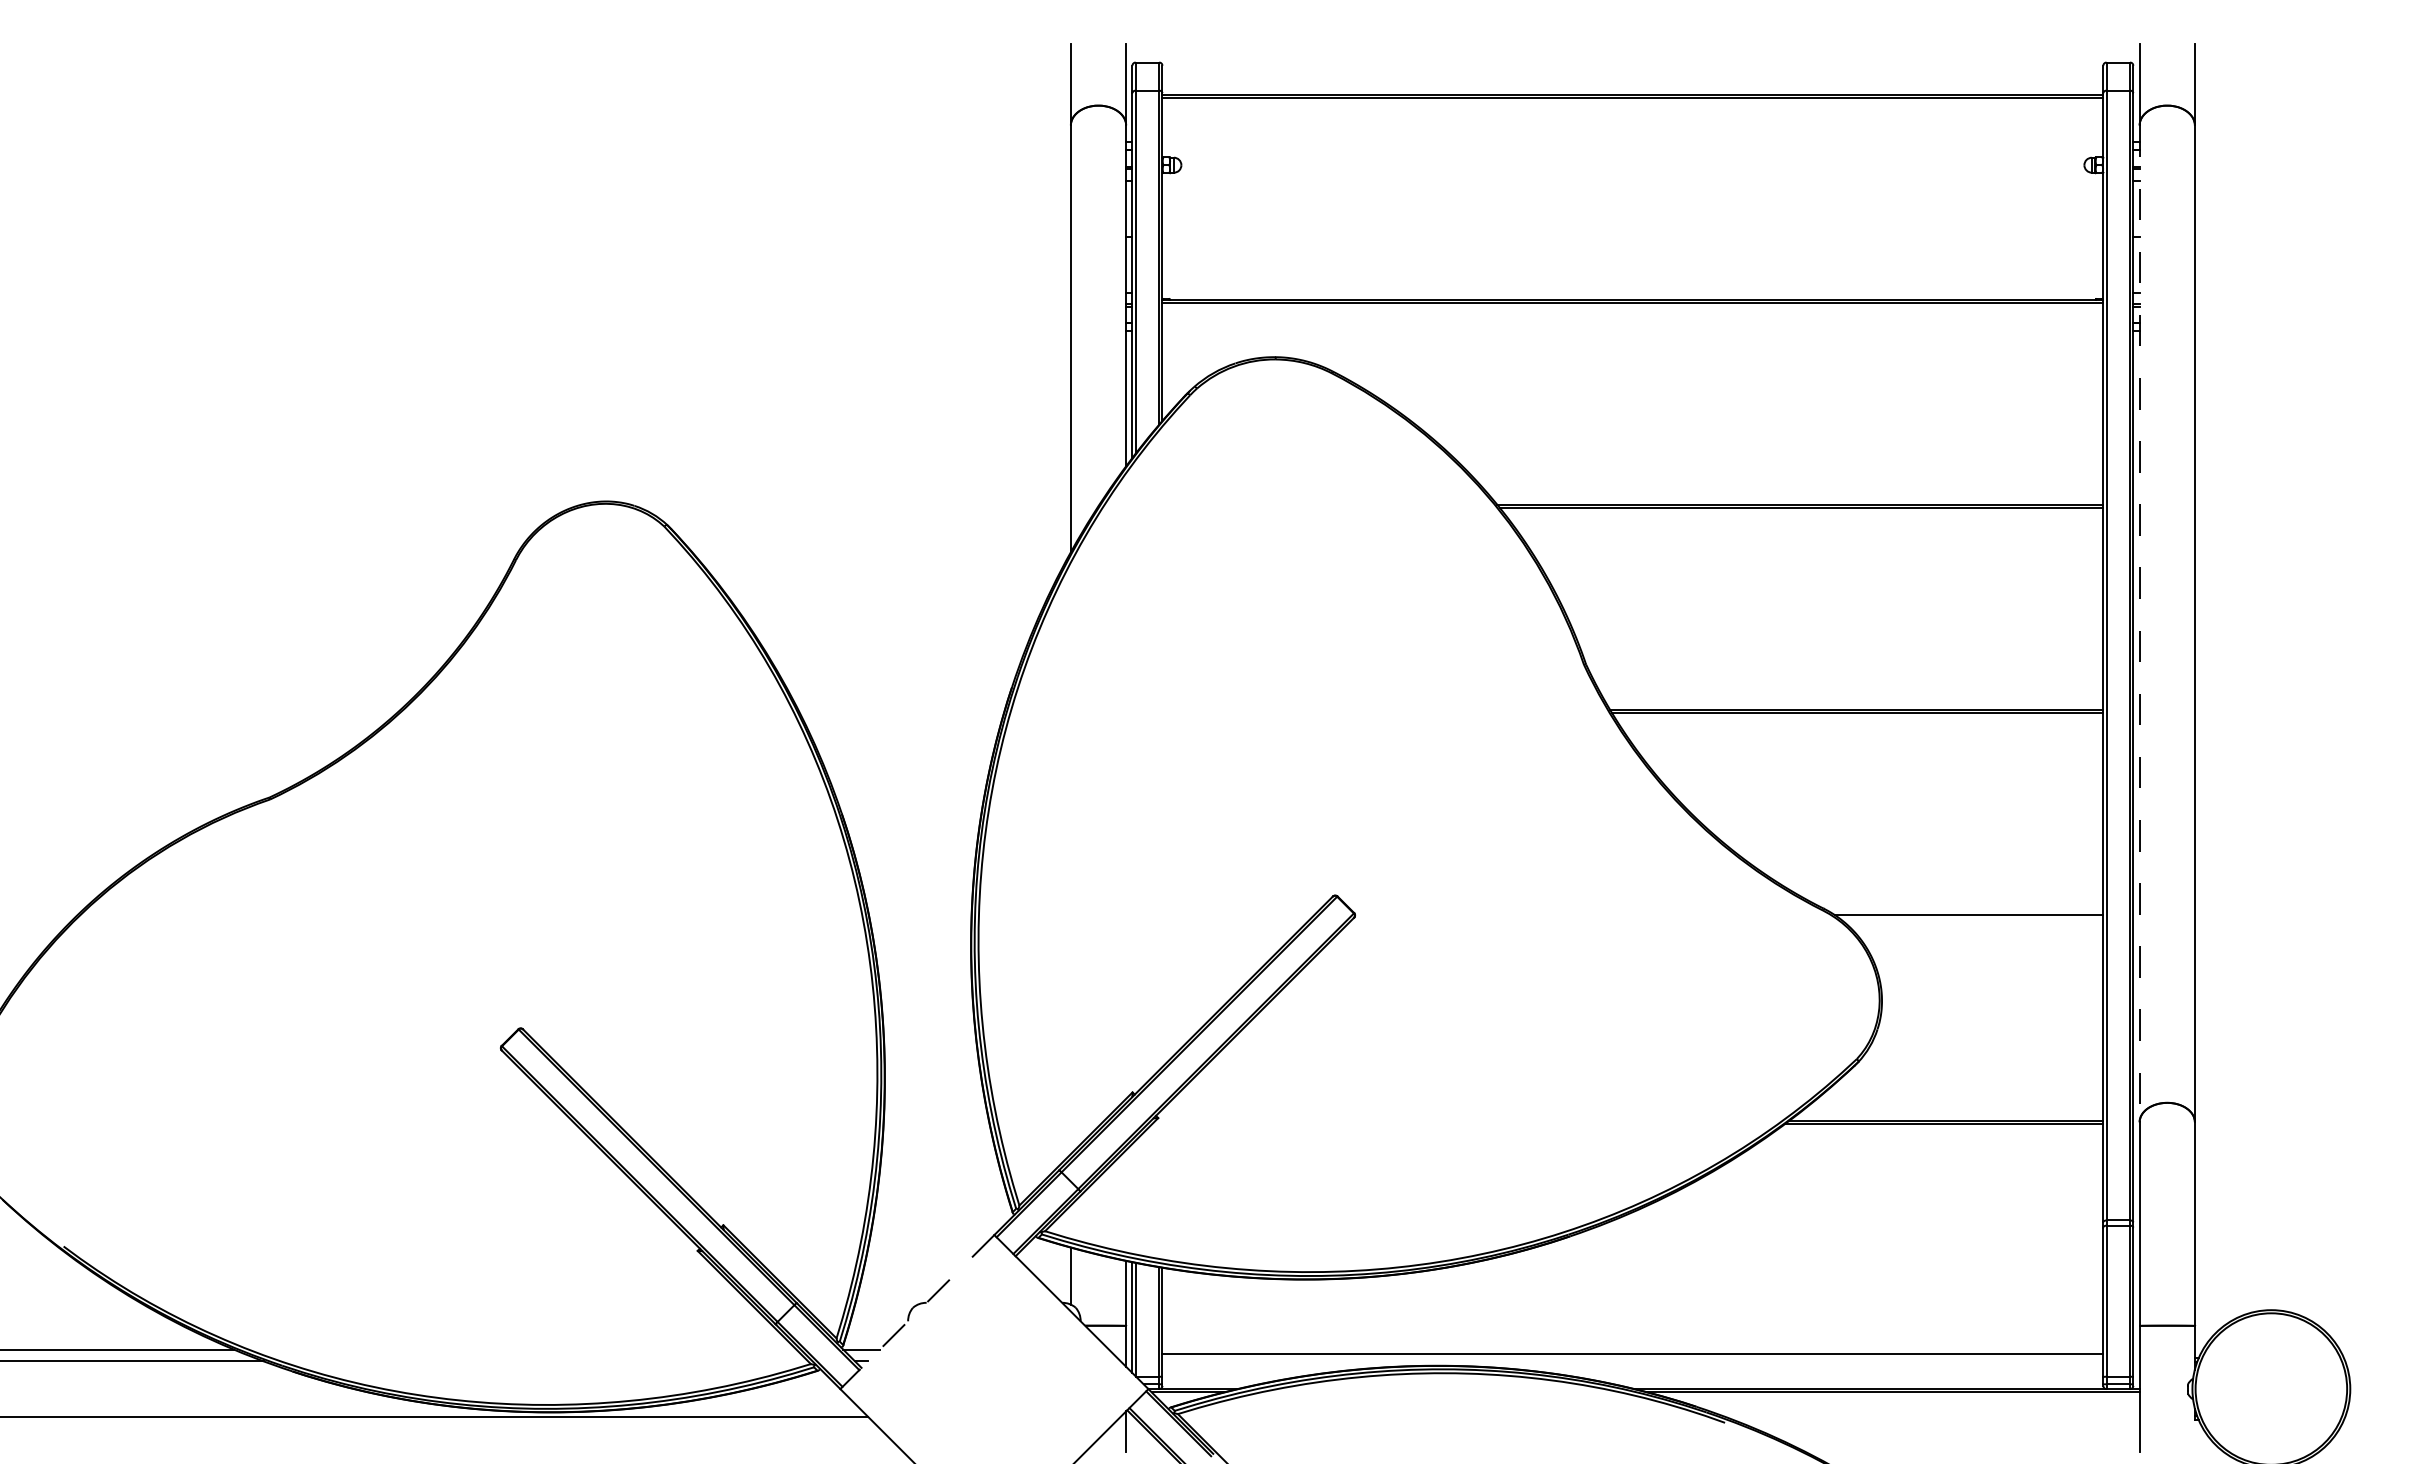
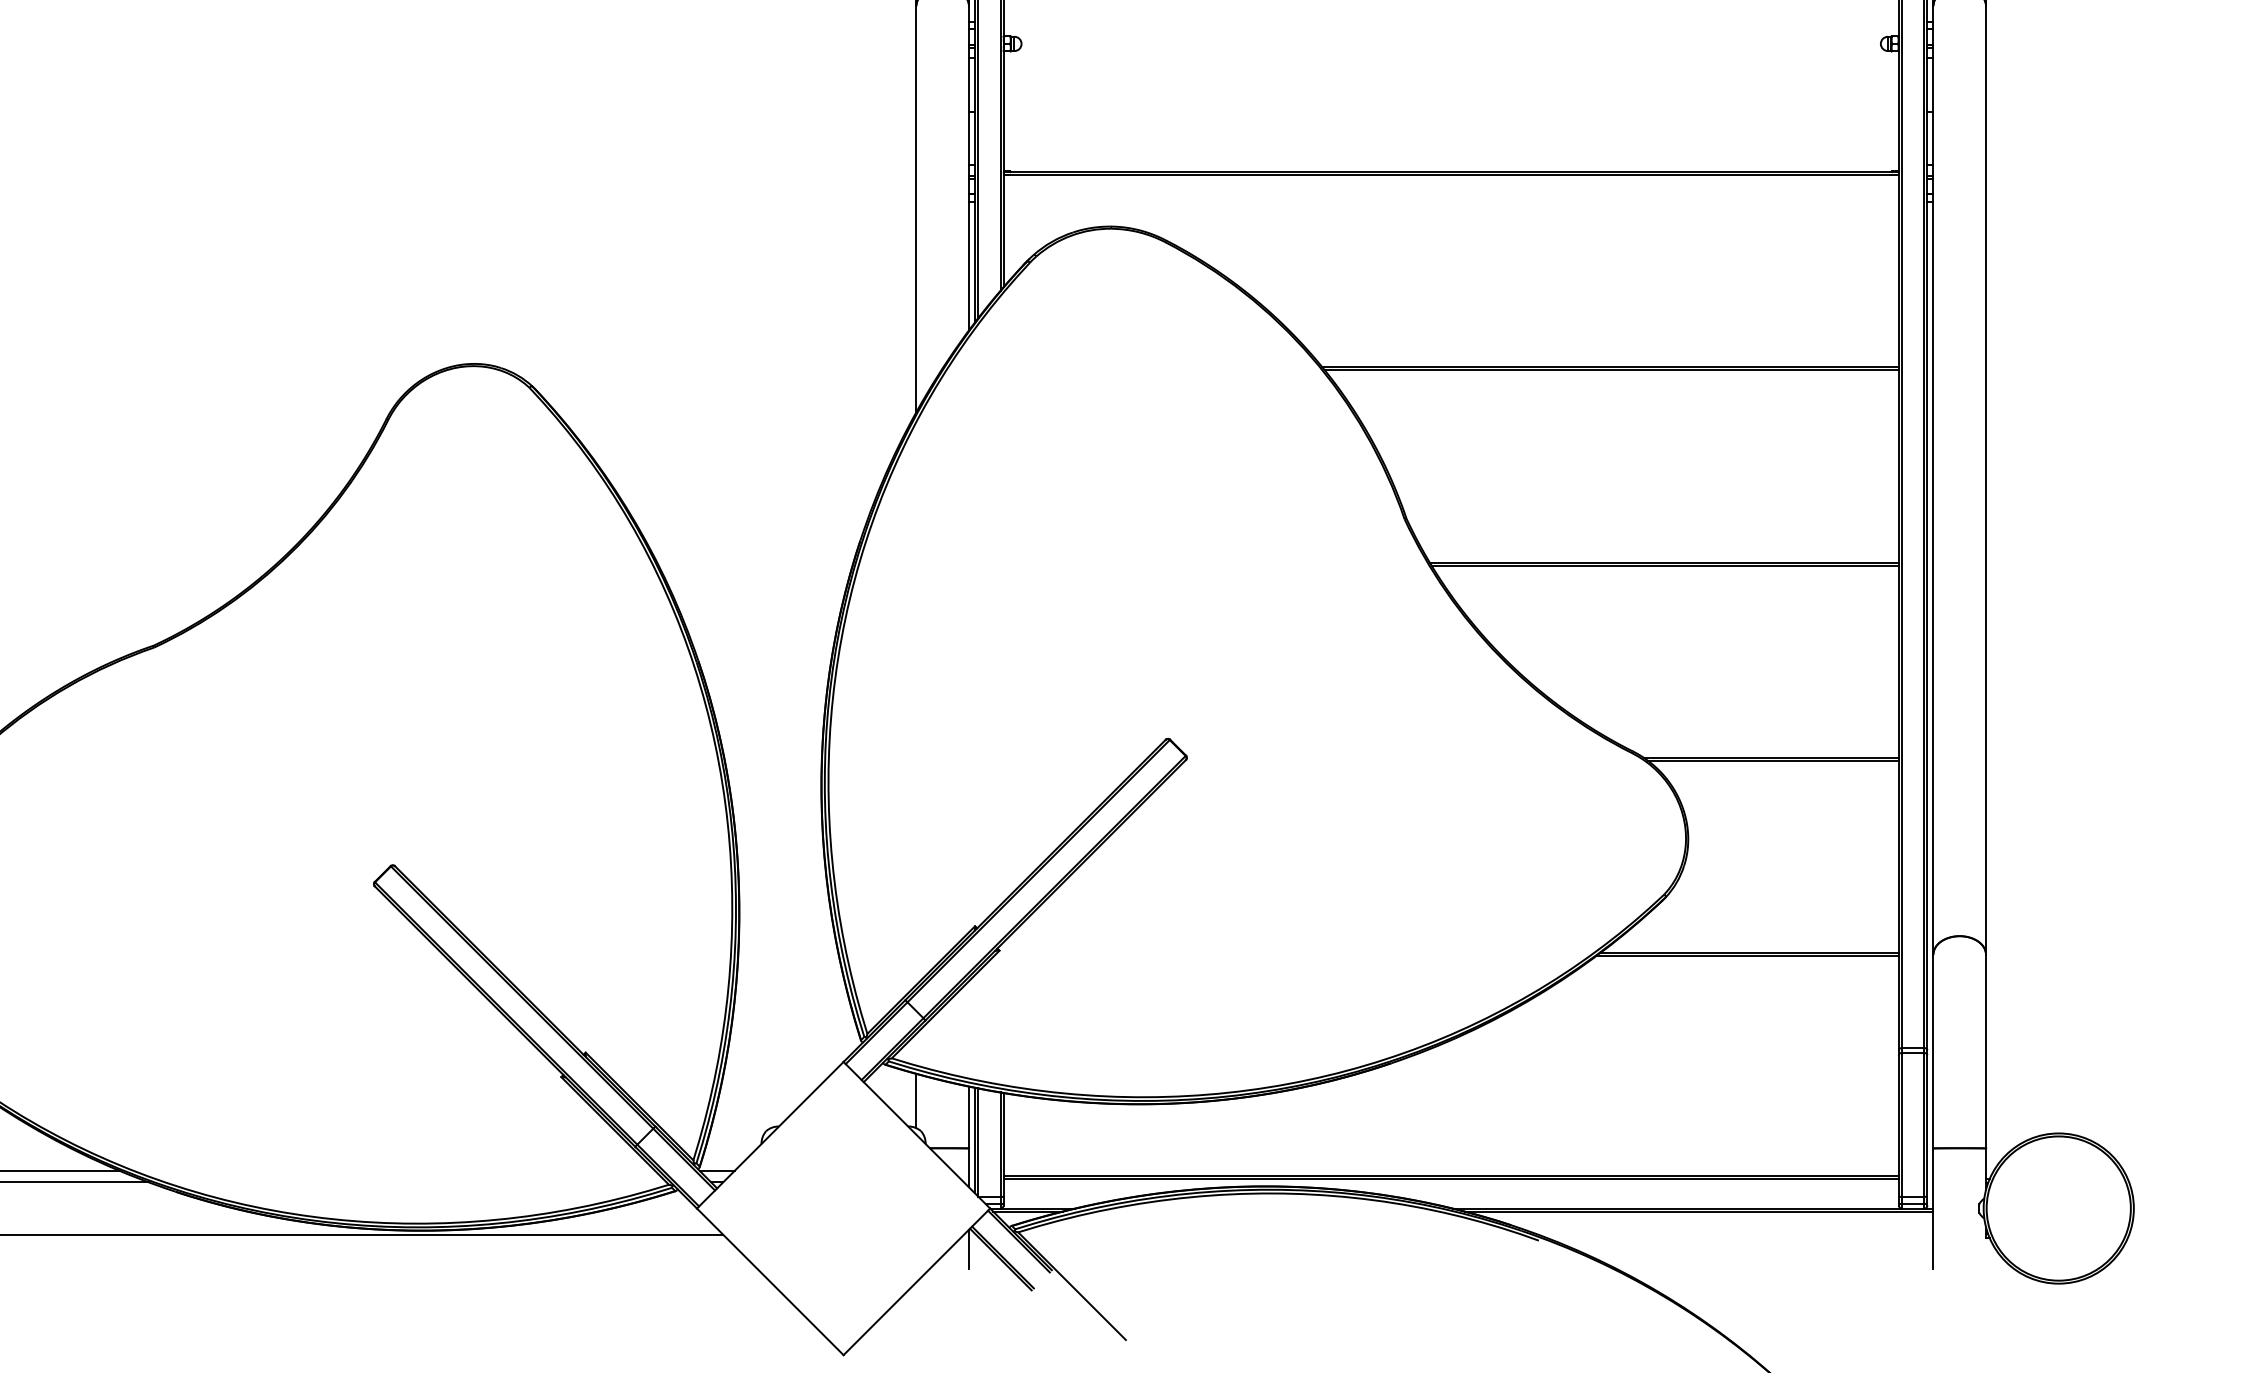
line: (2139, 624) -> (1933, 480), dashed -> solid
line: (1971, 918) -> (1773, 760), added
line: (917, 1312) -> (770, 1135), dashed -> solid
line: (1632, 1357) -> (1450, 1178), added

